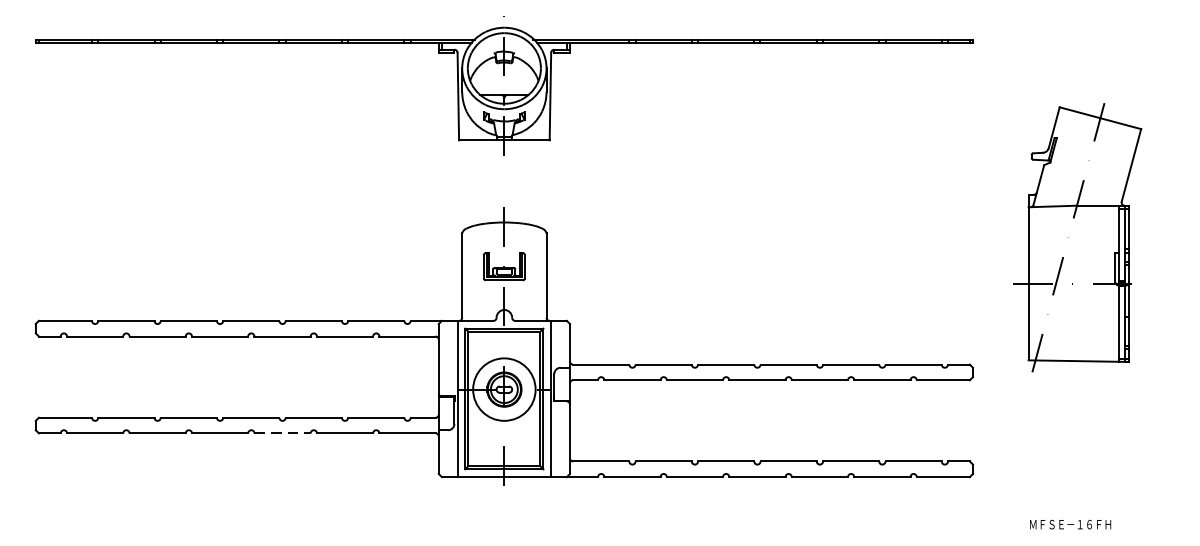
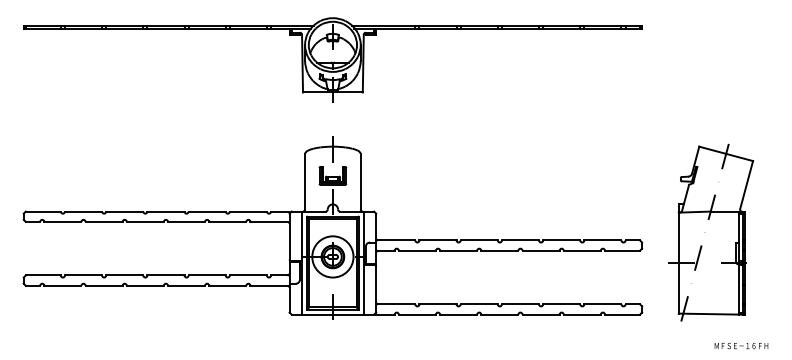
part: (1078, 237) -> (711, 232), moved
line: (282, 432) -> (186, 285), dashed -> solid
text: (1070, 523) -> (741, 345), moved

